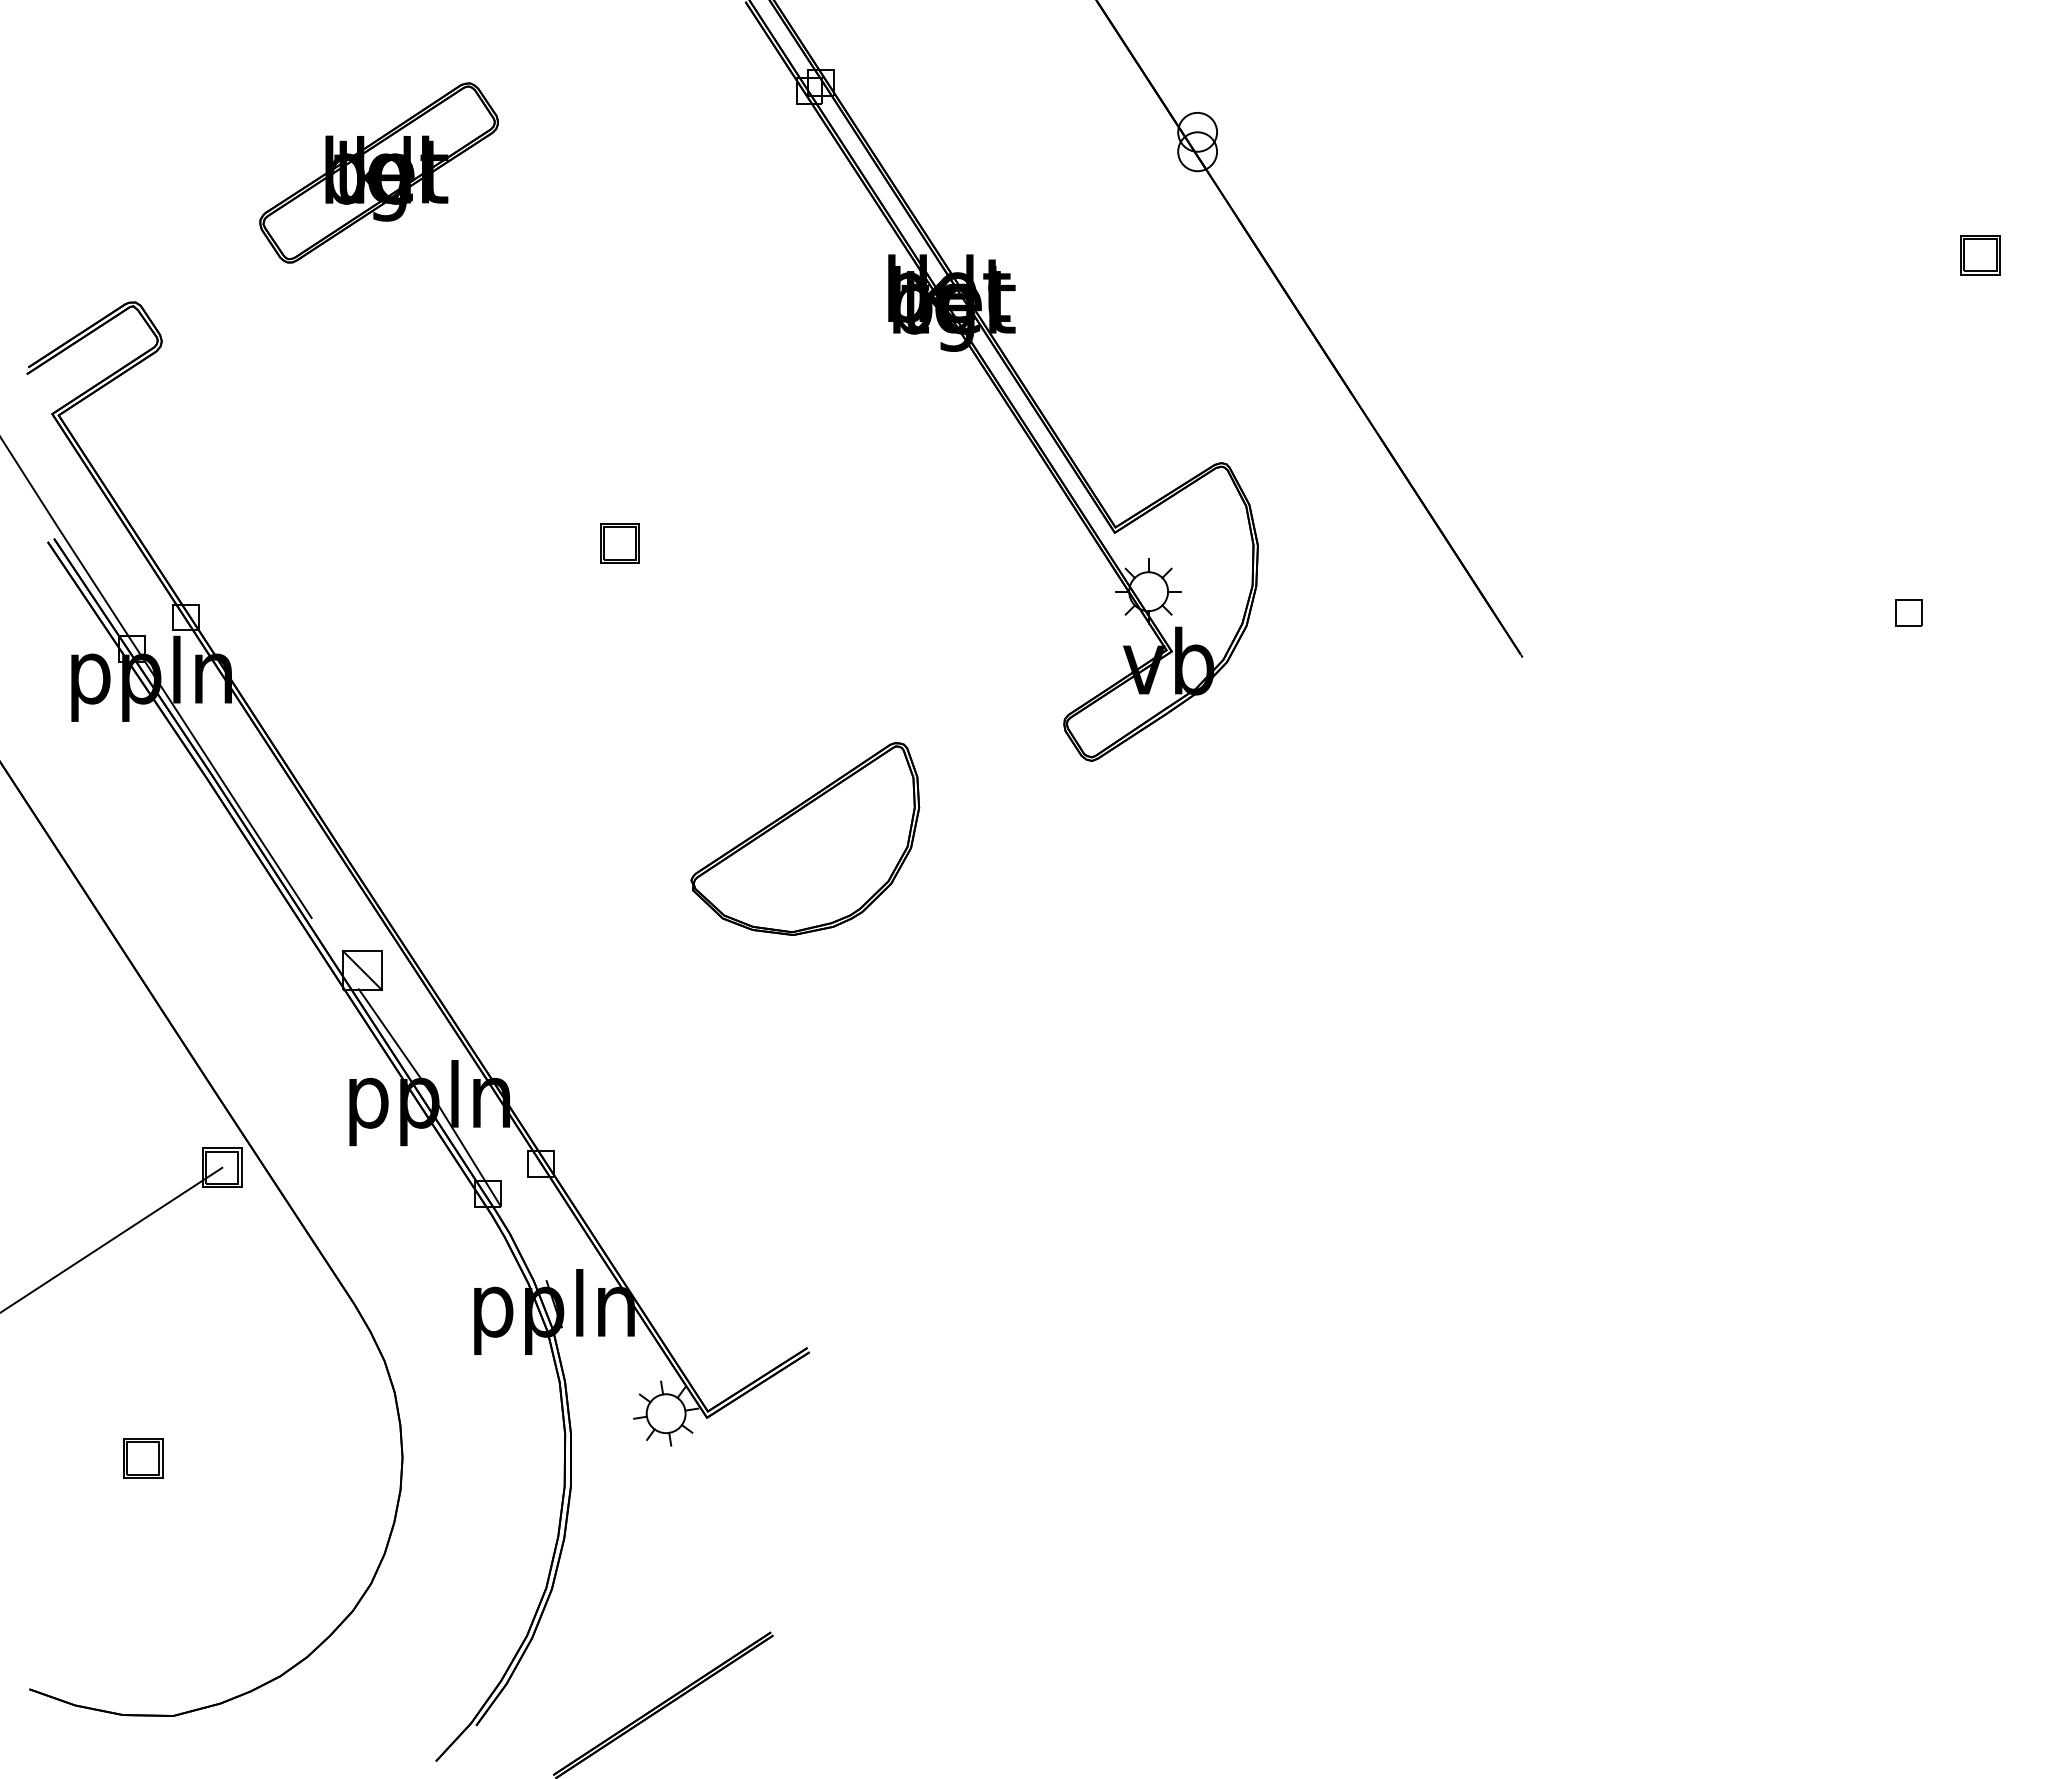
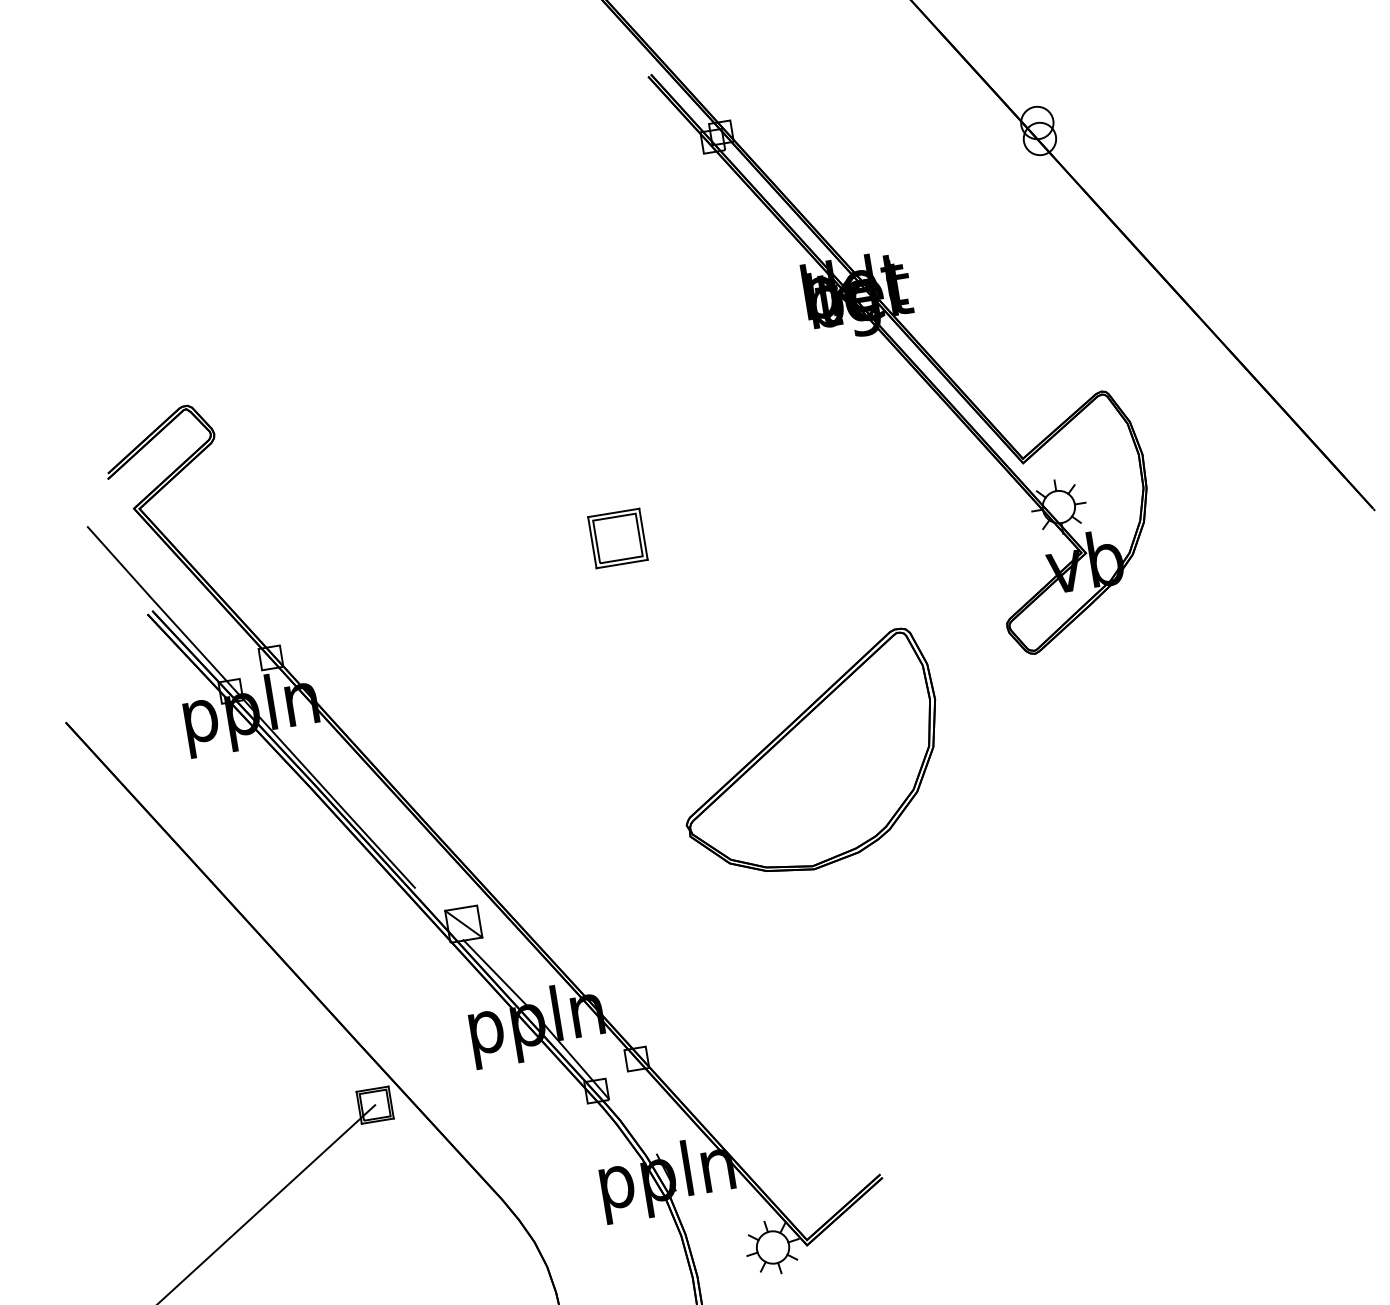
part: (378, 172) -> (369, 266), removed
part: (619, 543) -> (617, 538), size x1.6
part: (805, 838) -> (810, 756), size x1.4

